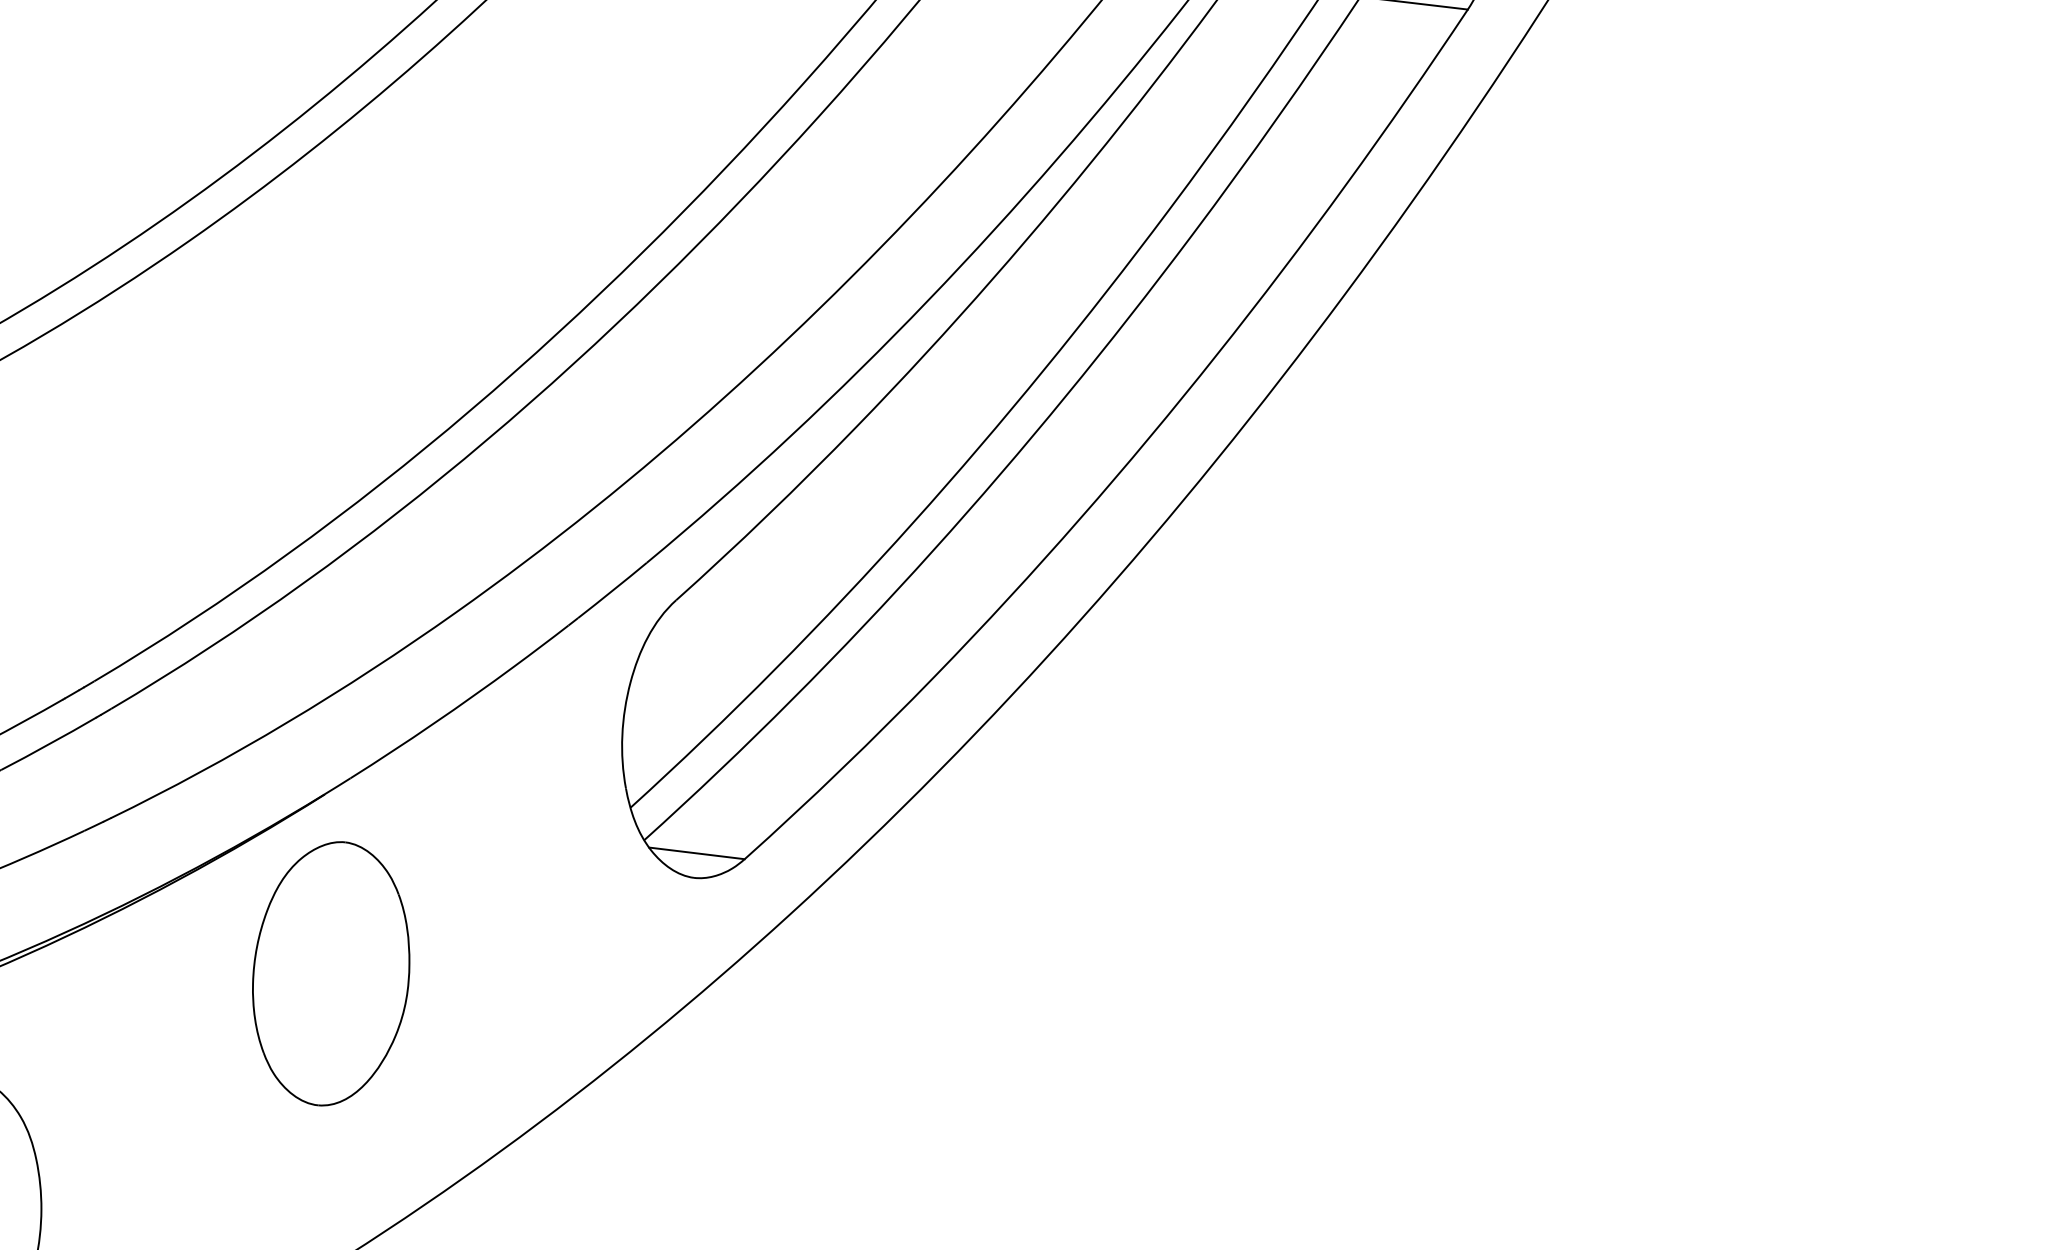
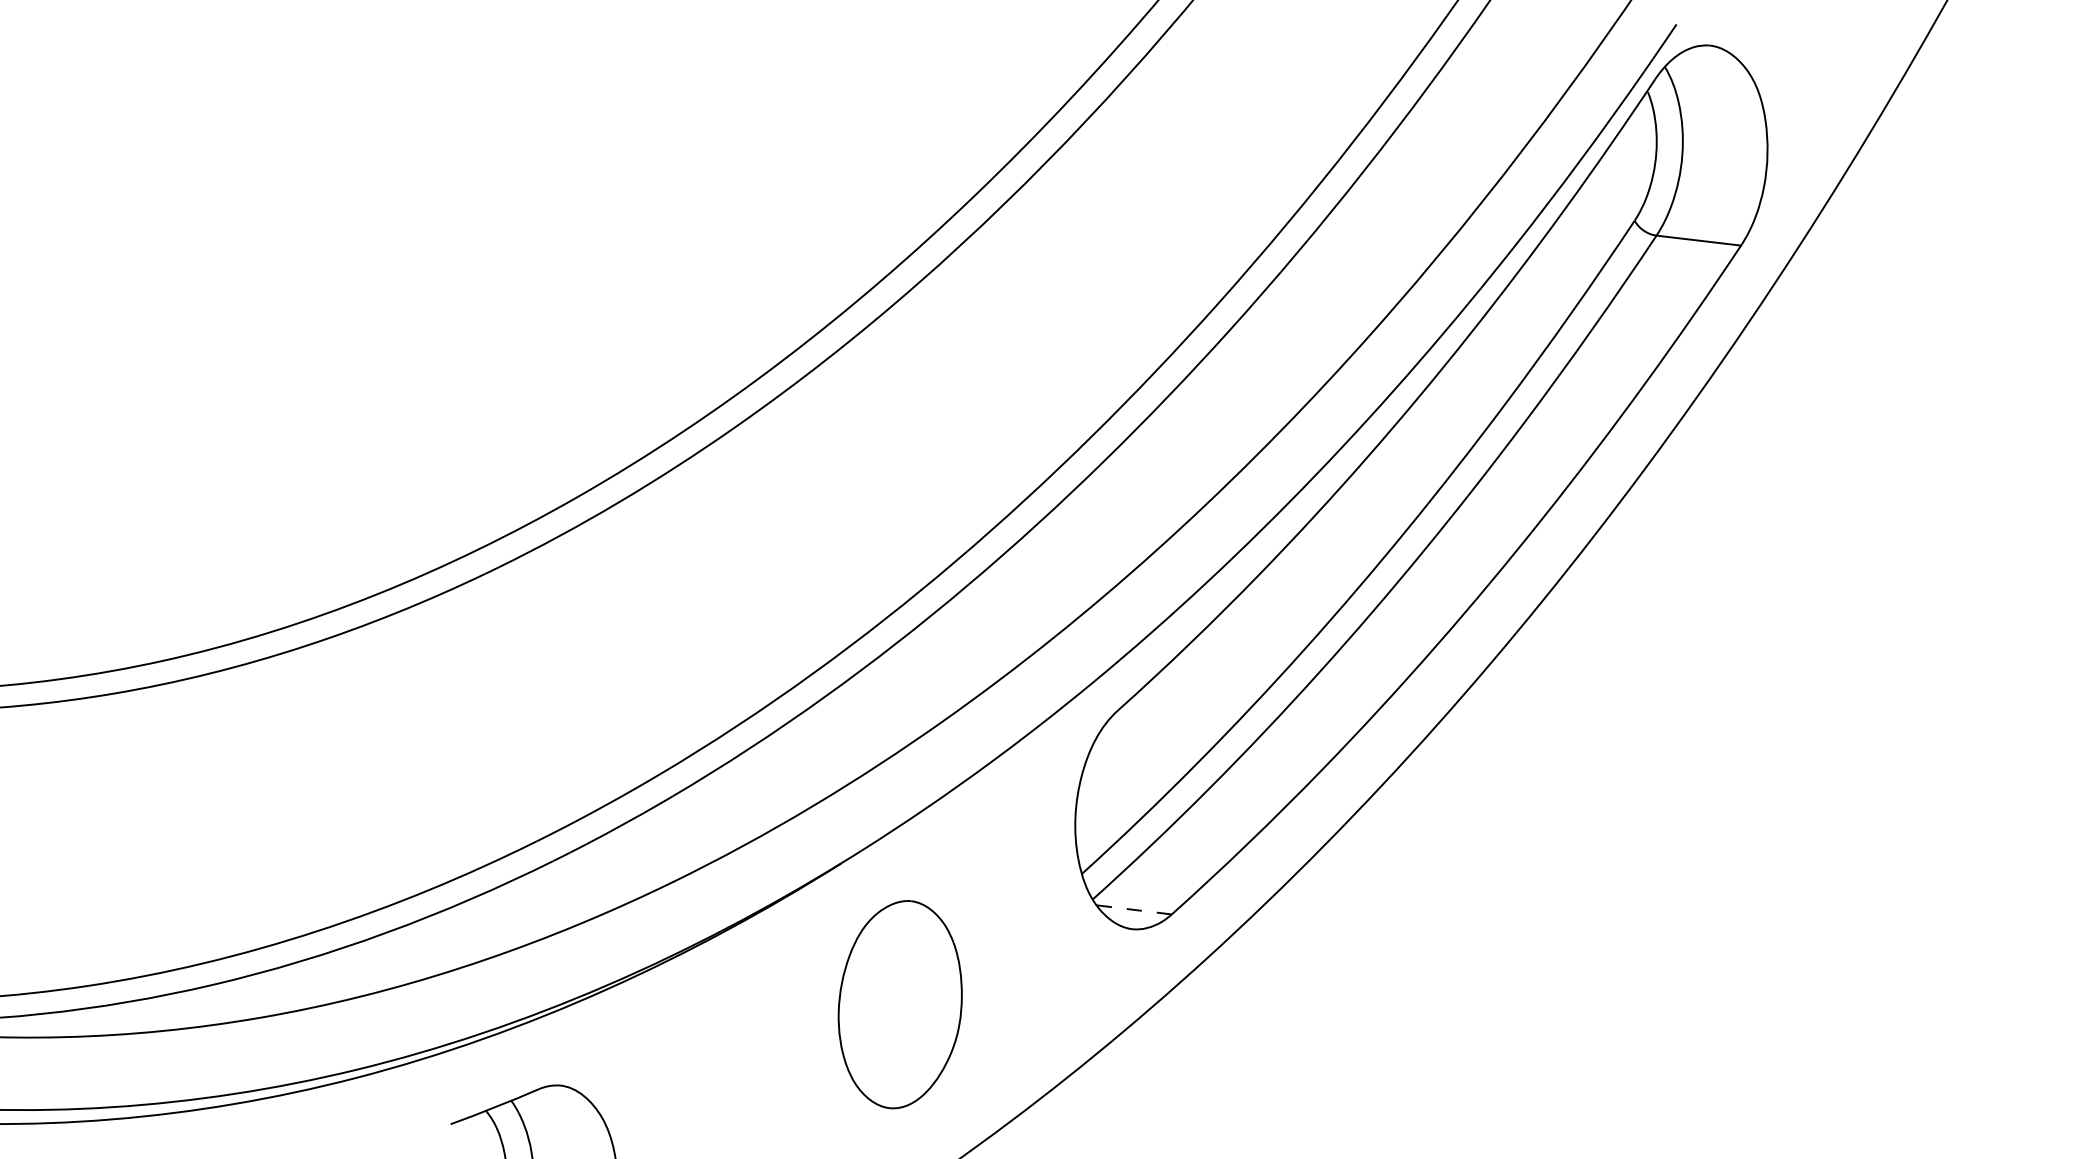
line: (697, 852) -> (1134, 909), solid -> dashed
part: (330, 973) -> (899, 1004), moved

